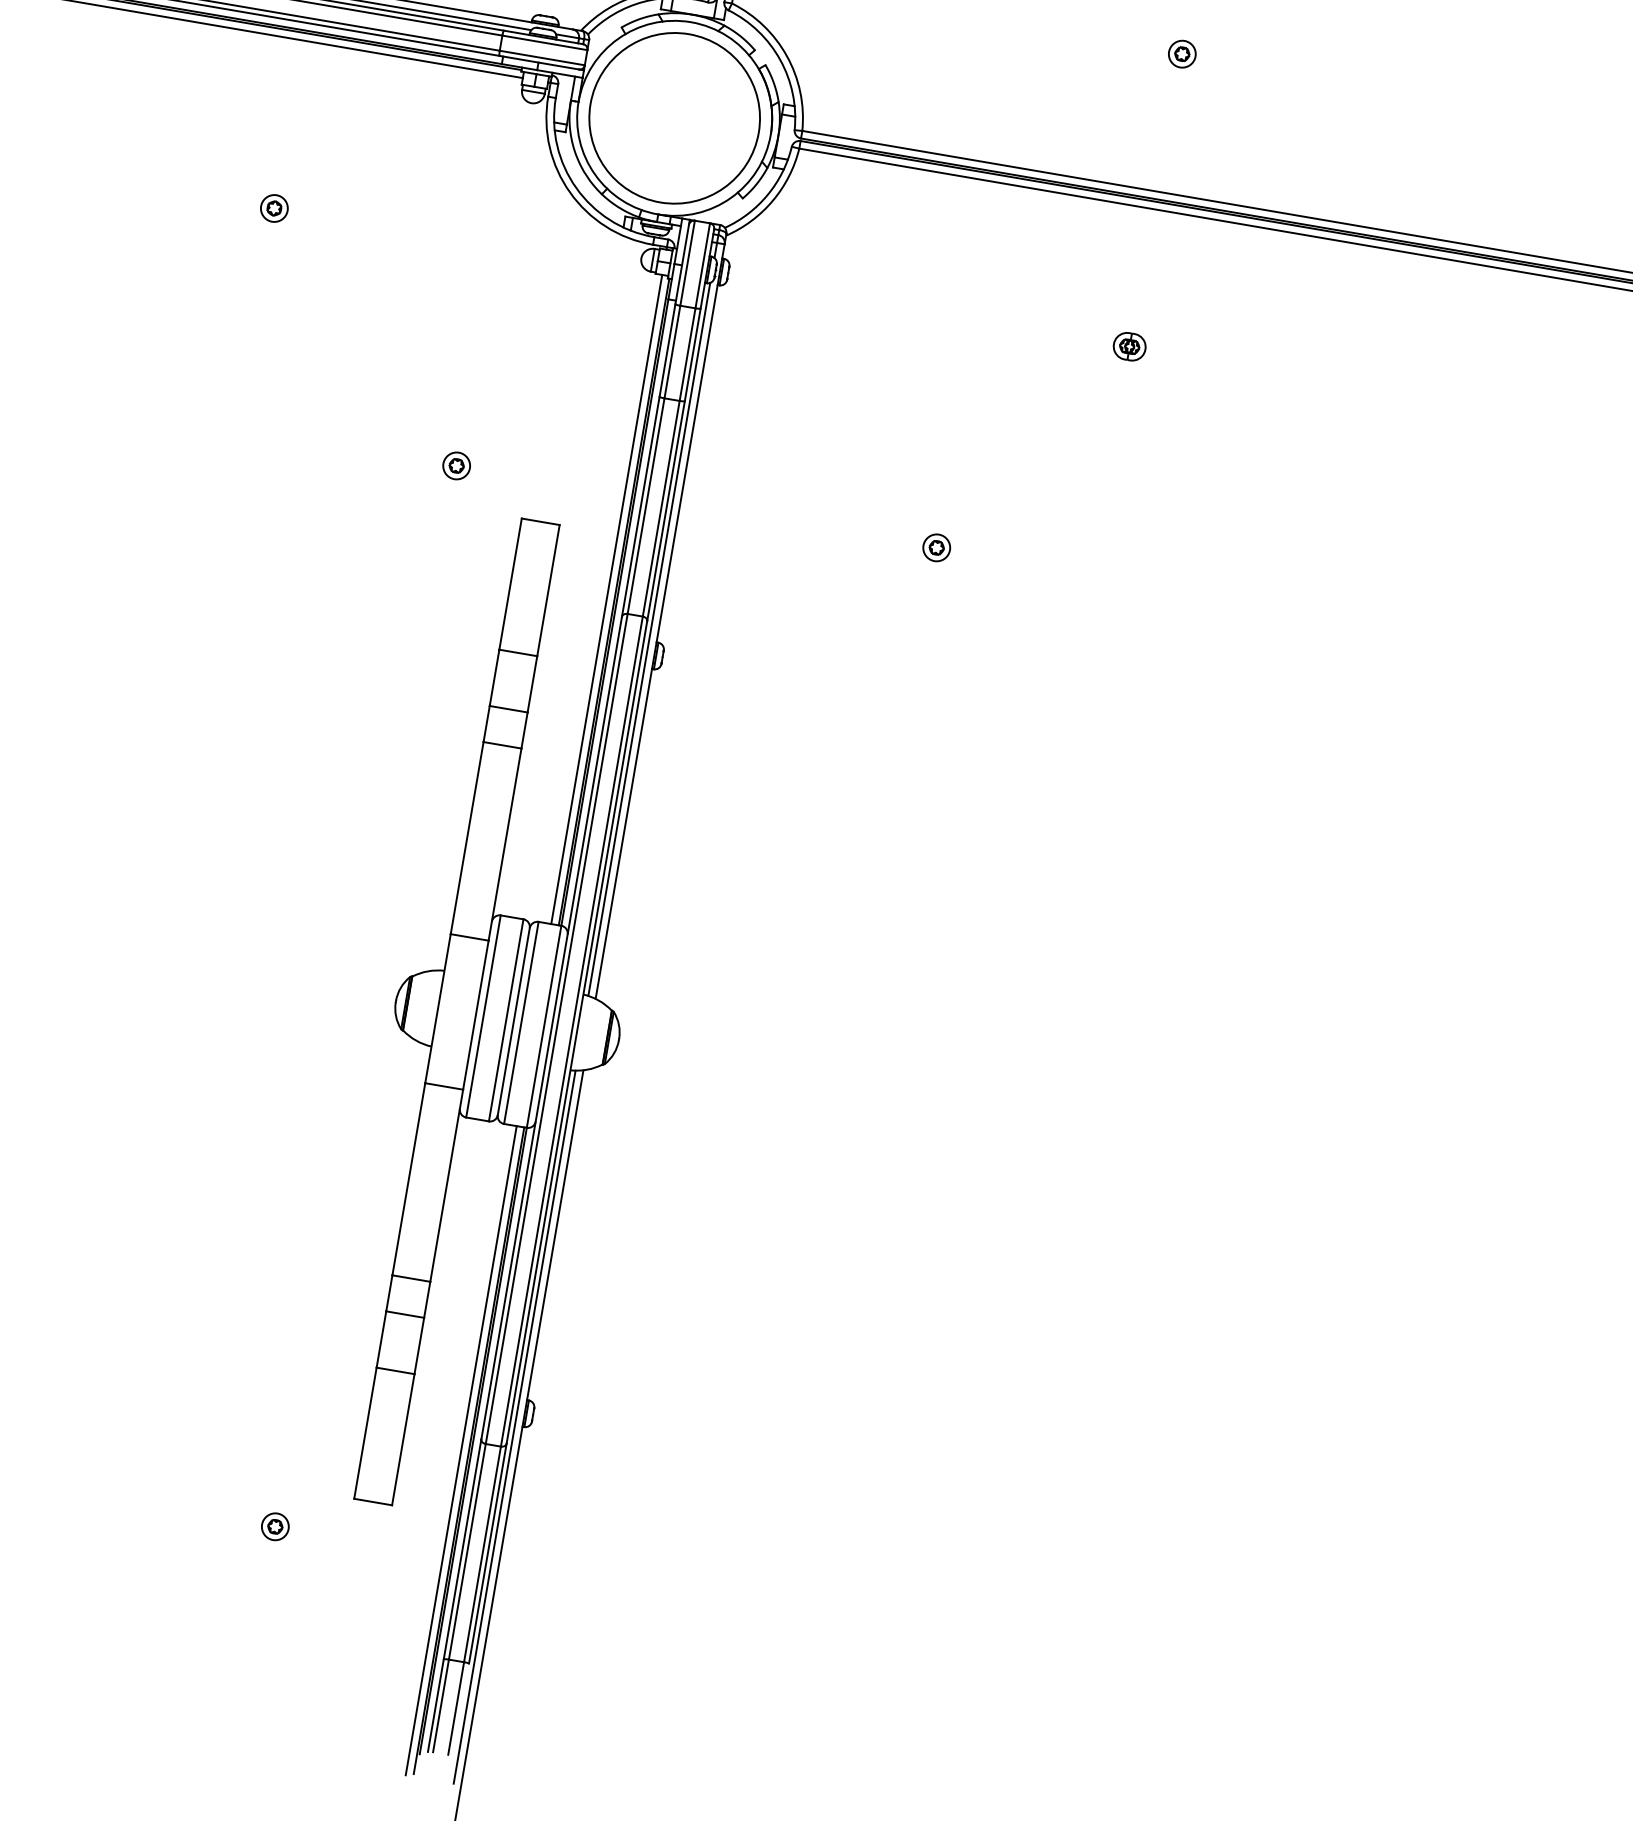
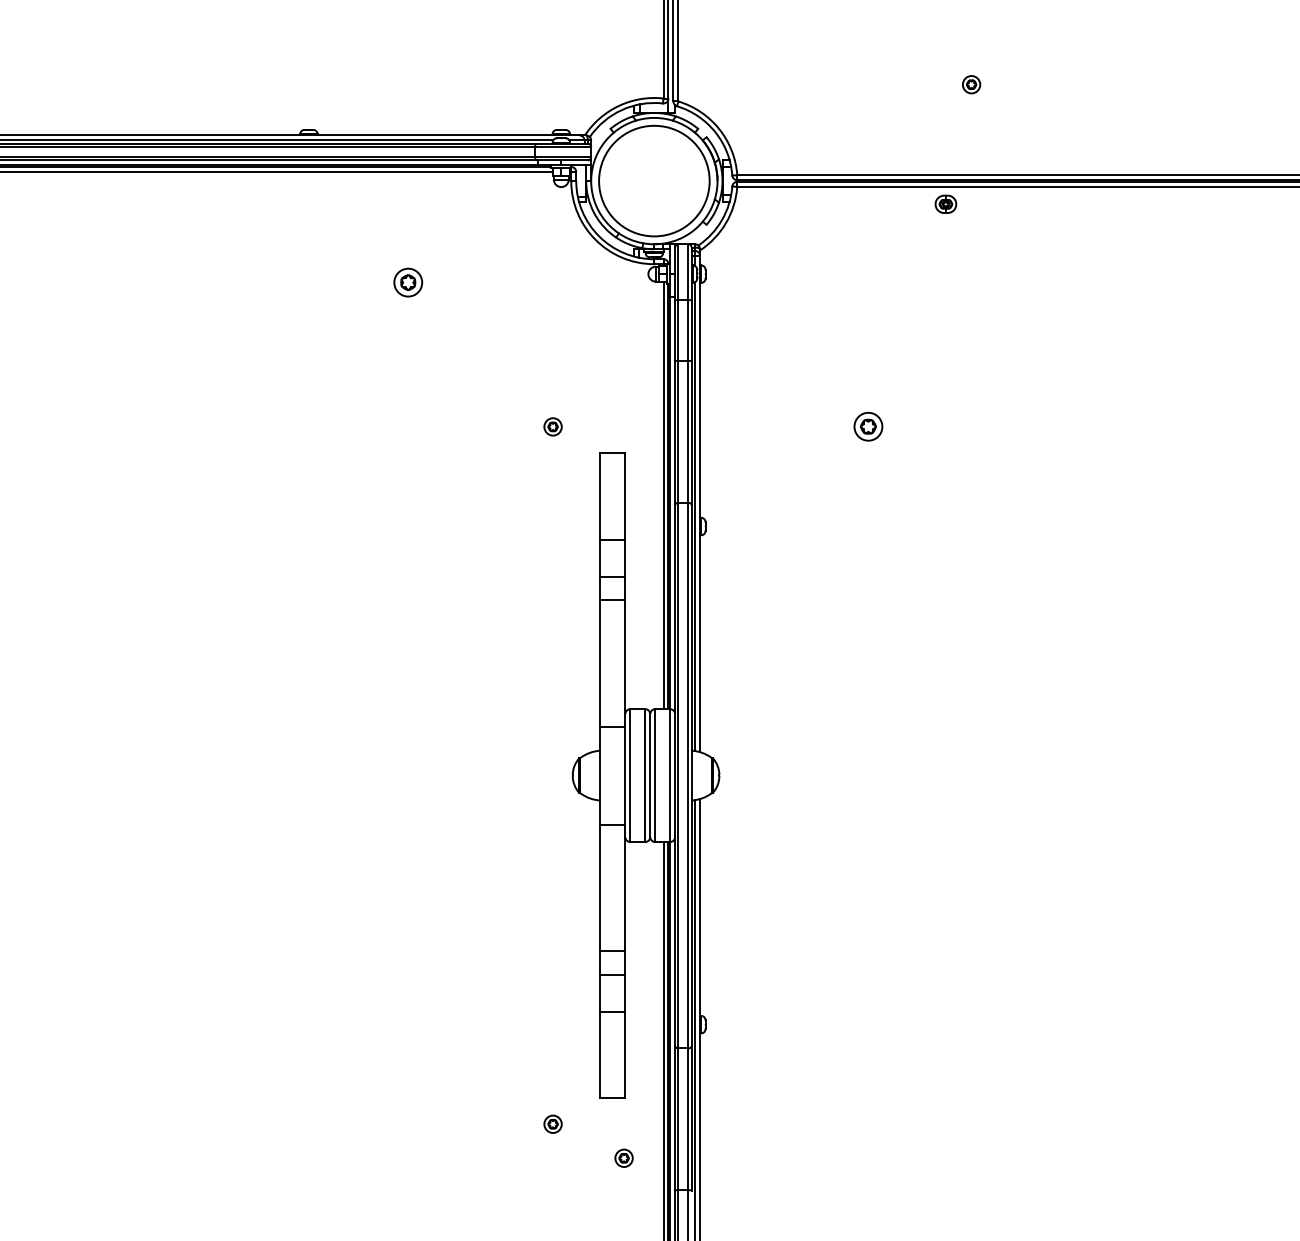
part: (274, 207) -> (408, 281), size x1.6
part: (1129, 345) -> (945, 203), moved
part: (936, 547) -> (868, 426), size x1.6
part: (373, 1595) -> (623, 1157), added

